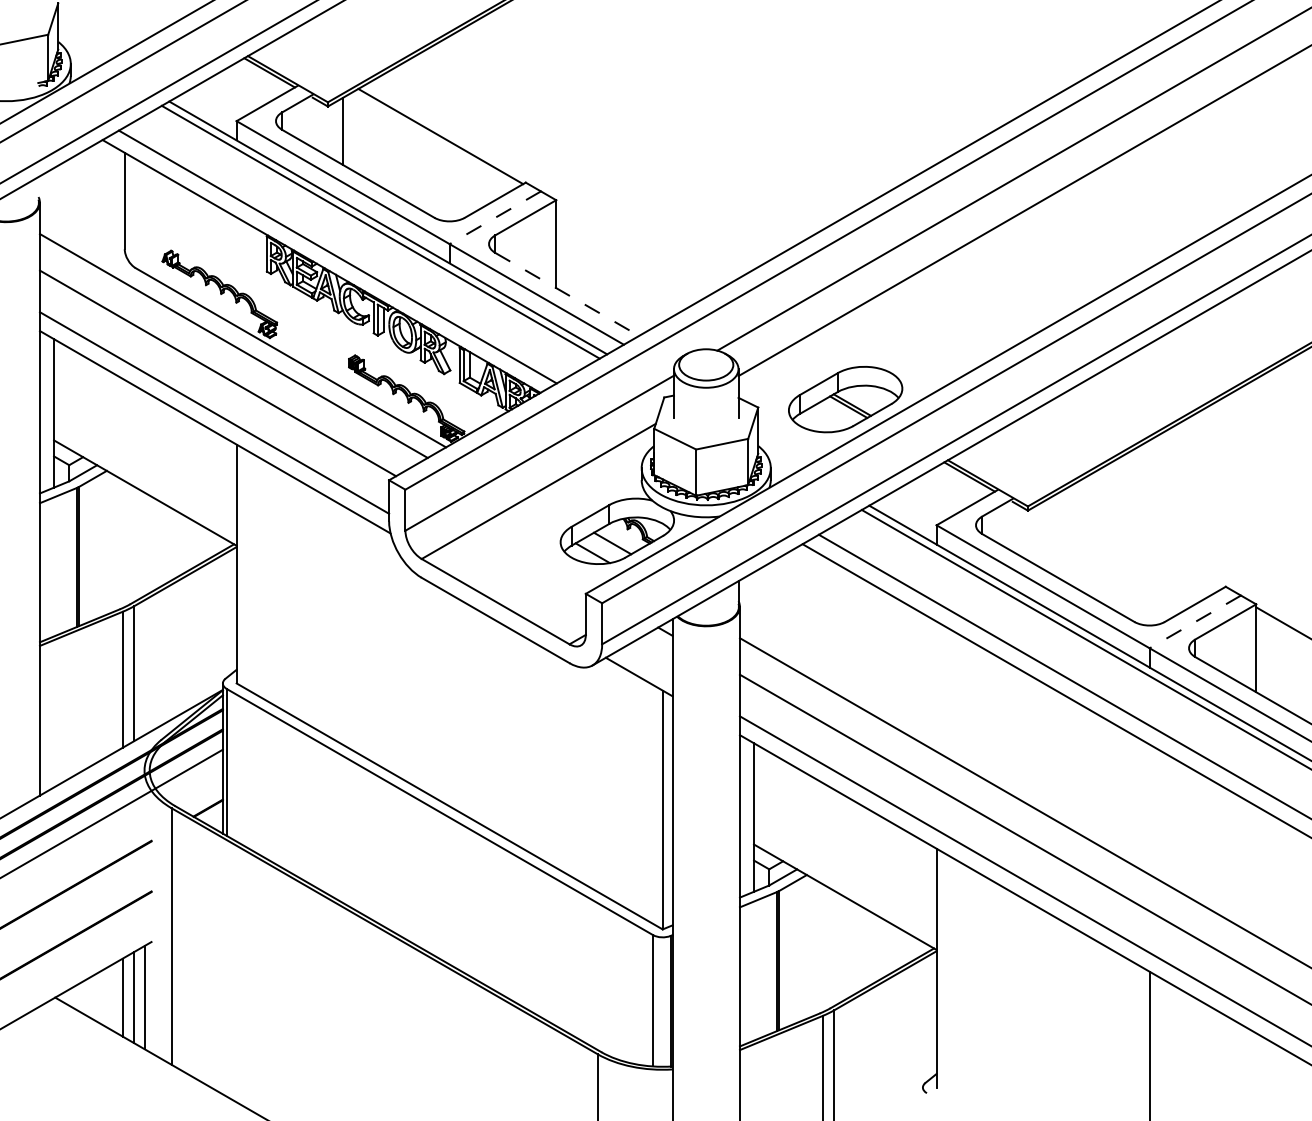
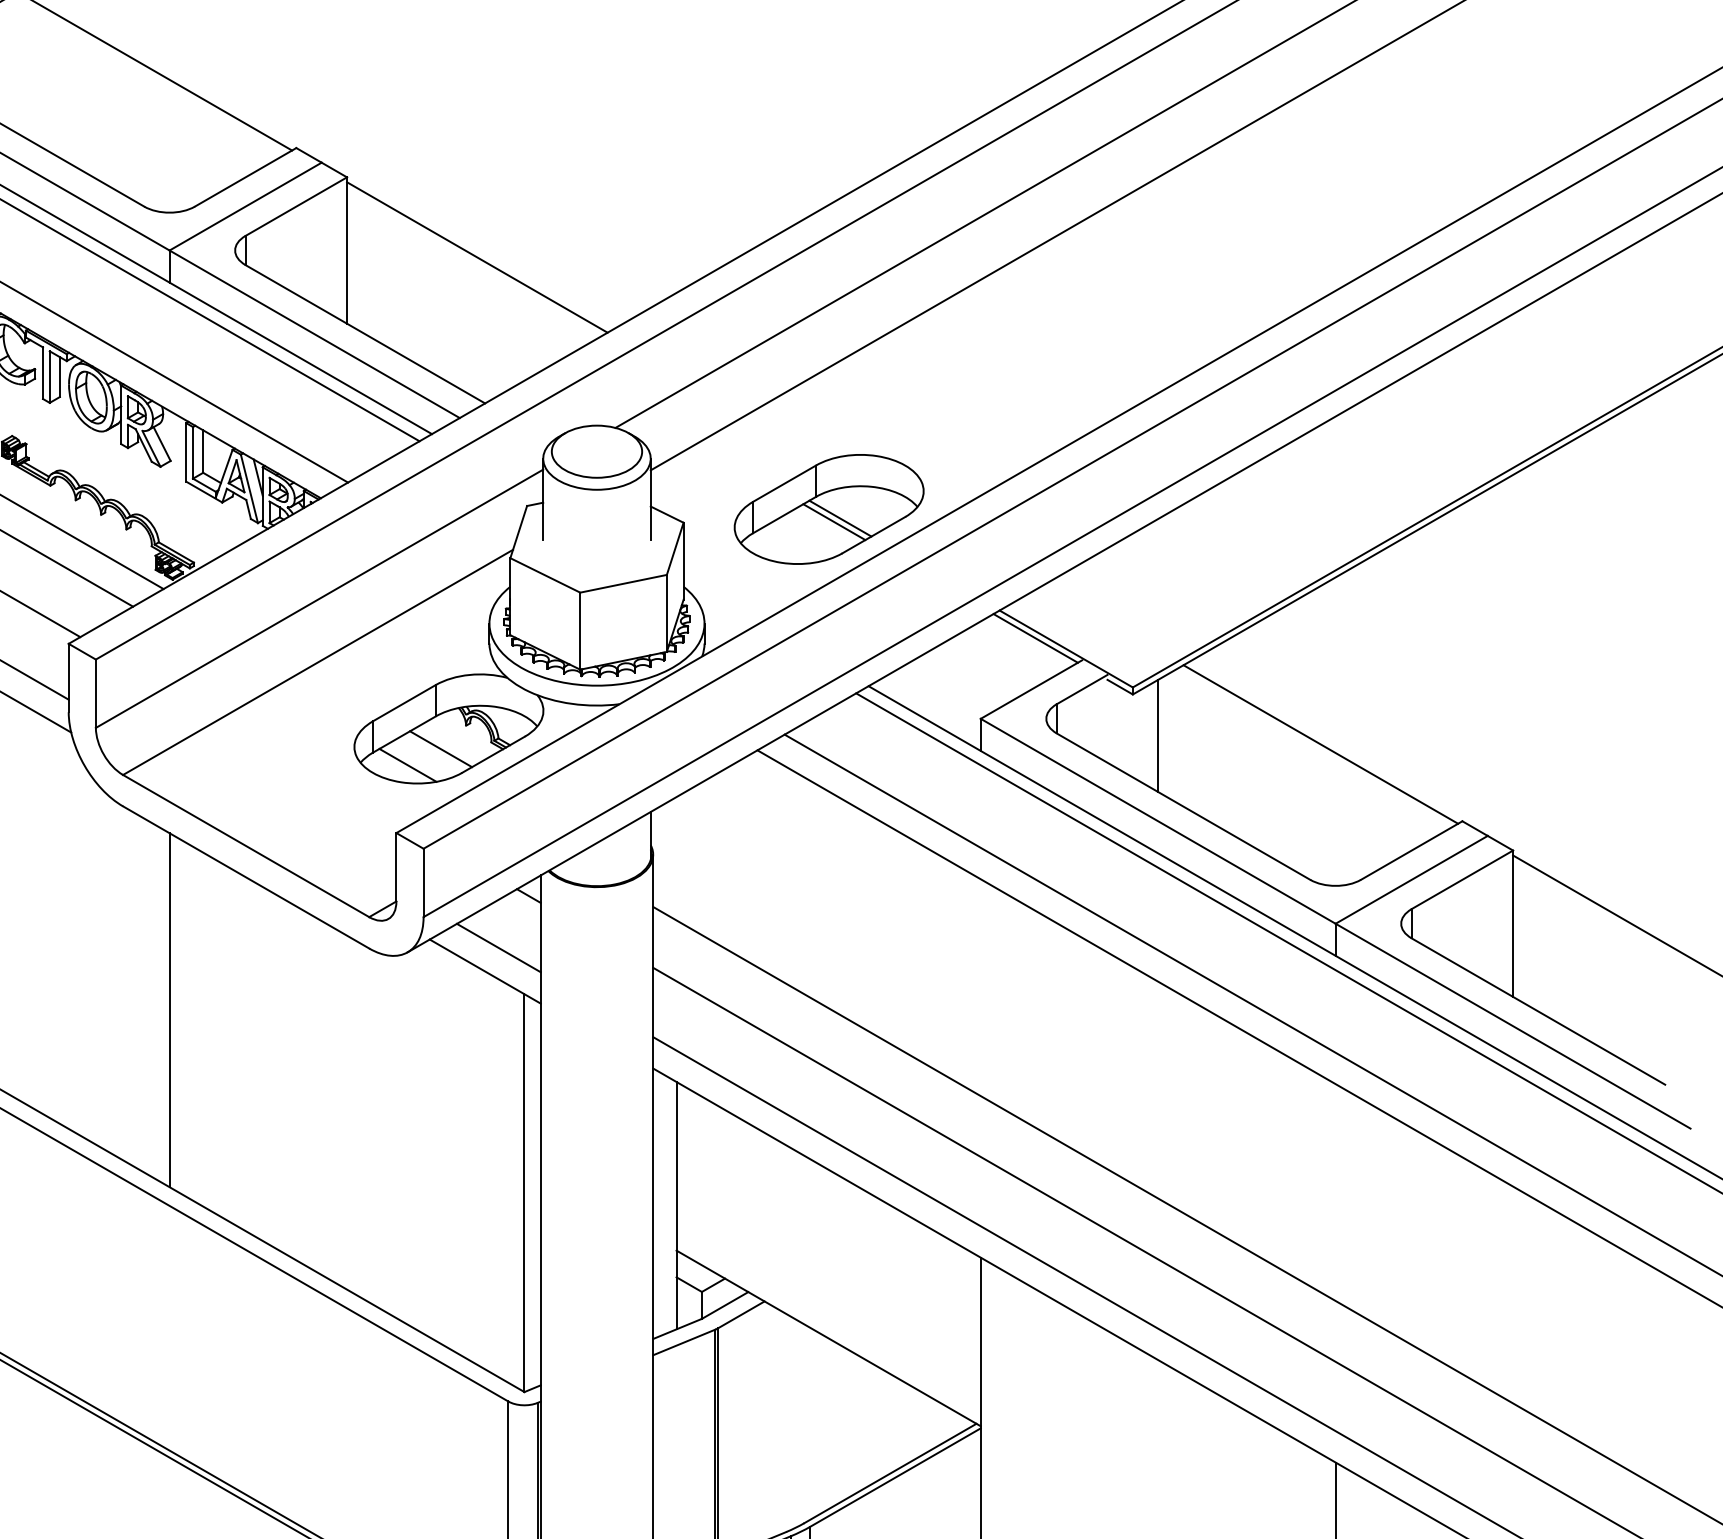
line: (495, 217) -> (245, 206), dashed -> solid
line: (634, 248) -> (477, 257), added
line: (567, 294) -> (365, 334), dashed -> solid
line: (1043, 535) -> (1158, 735), added
line: (1140, 540) -> (1320, 744), added
line: (1195, 621) -> (1411, 879), dashed -> solid
line: (647, 662) -> (499, 947), added
line: (449, 699) -> (169, 1009), added

